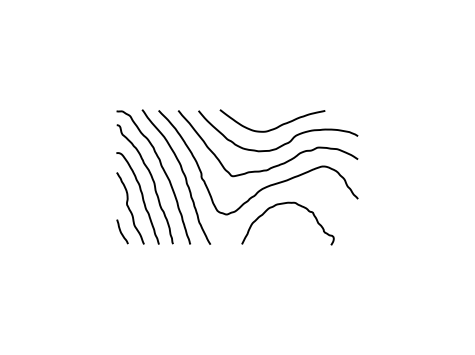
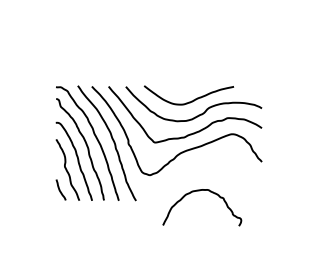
curve: (284, 204) -> (199, 191), moved

